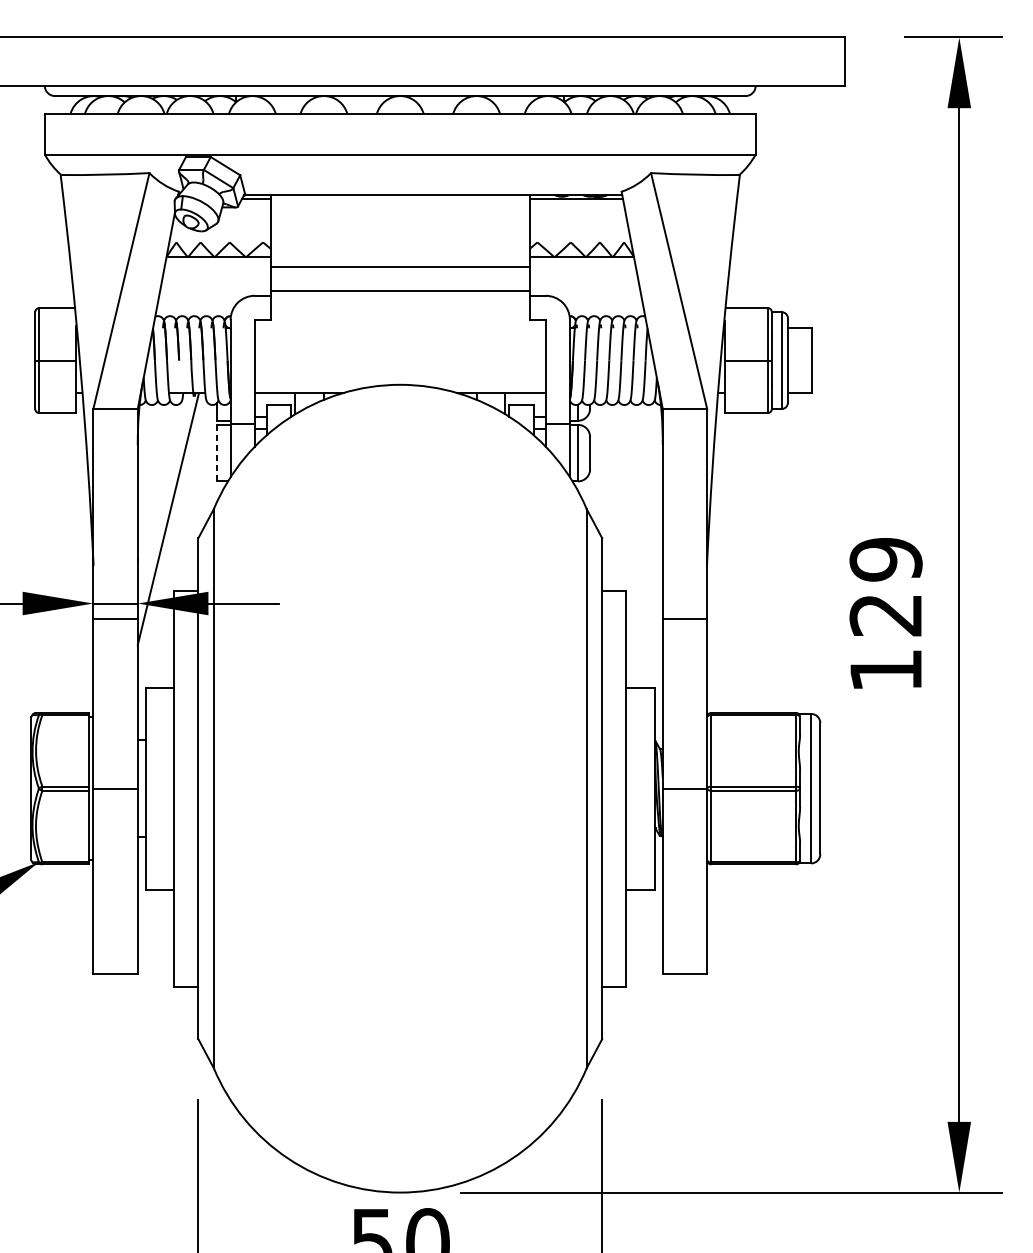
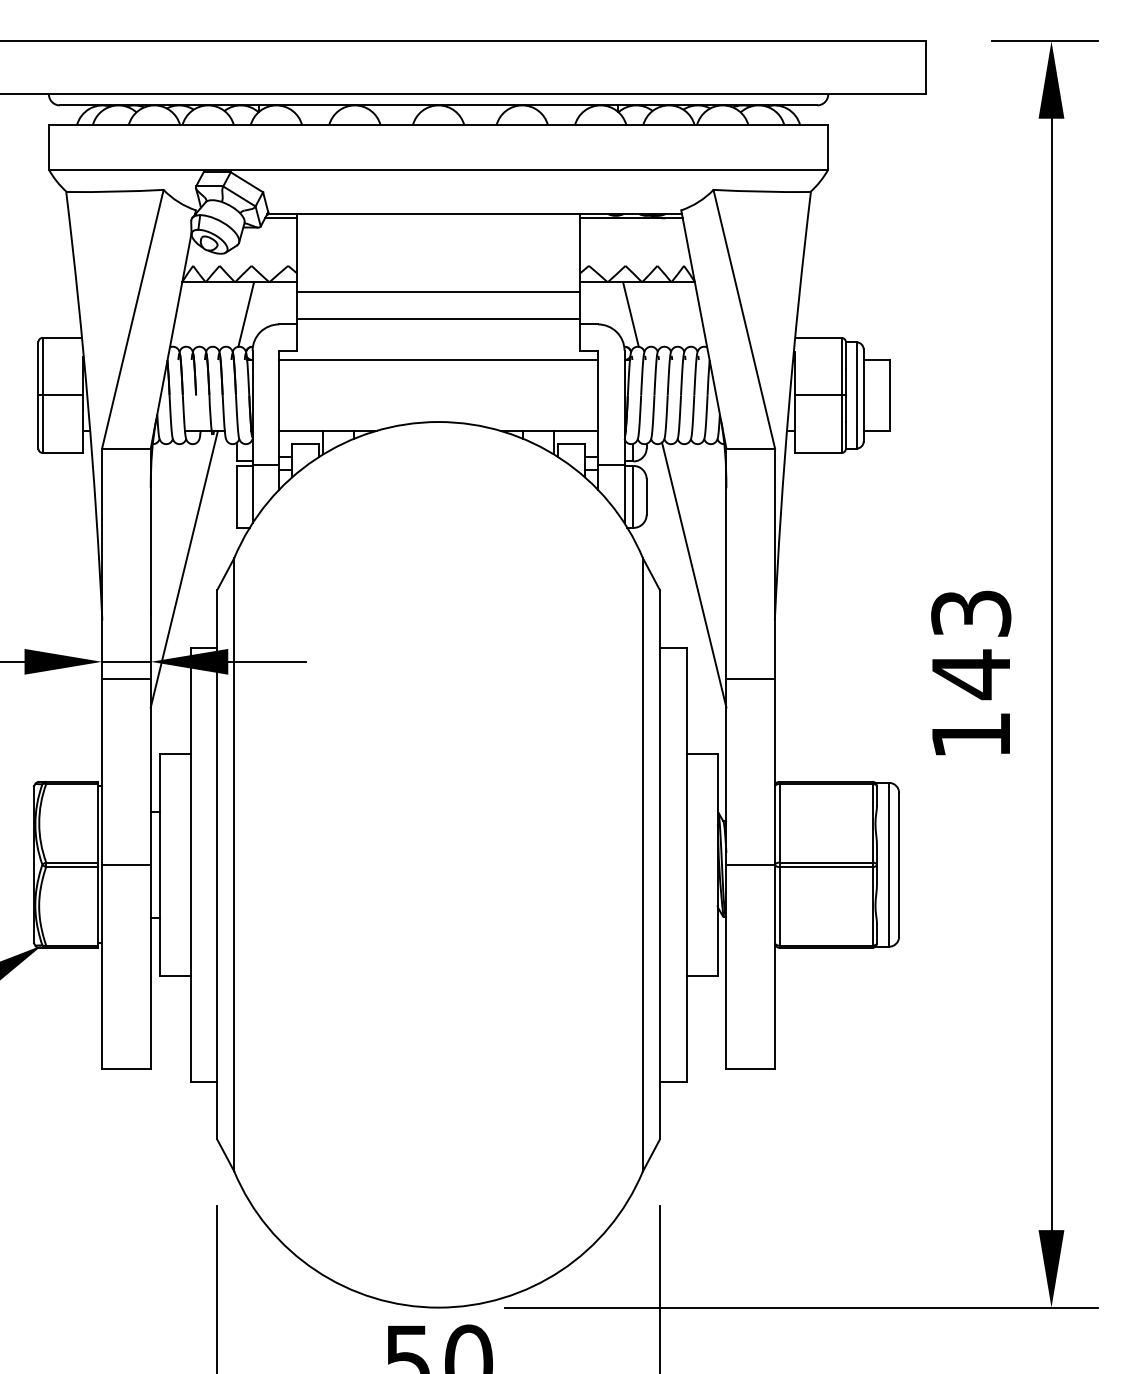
line: (225, 286) -> (246, 314), added
line: (575, 286) -> (630, 314), added
line: (400, 328) -> (438, 360), added
line: (216, 452) -> (237, 496), dashed -> solid
line: (633, 523) -> (694, 574), added
text: (886, 587) -> (971, 644), 129 -> 143

